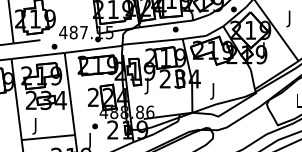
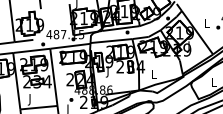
text: (289, 18) -> (206, 24), J -> L
text: (212, 91) -> (153, 75), J -> L

